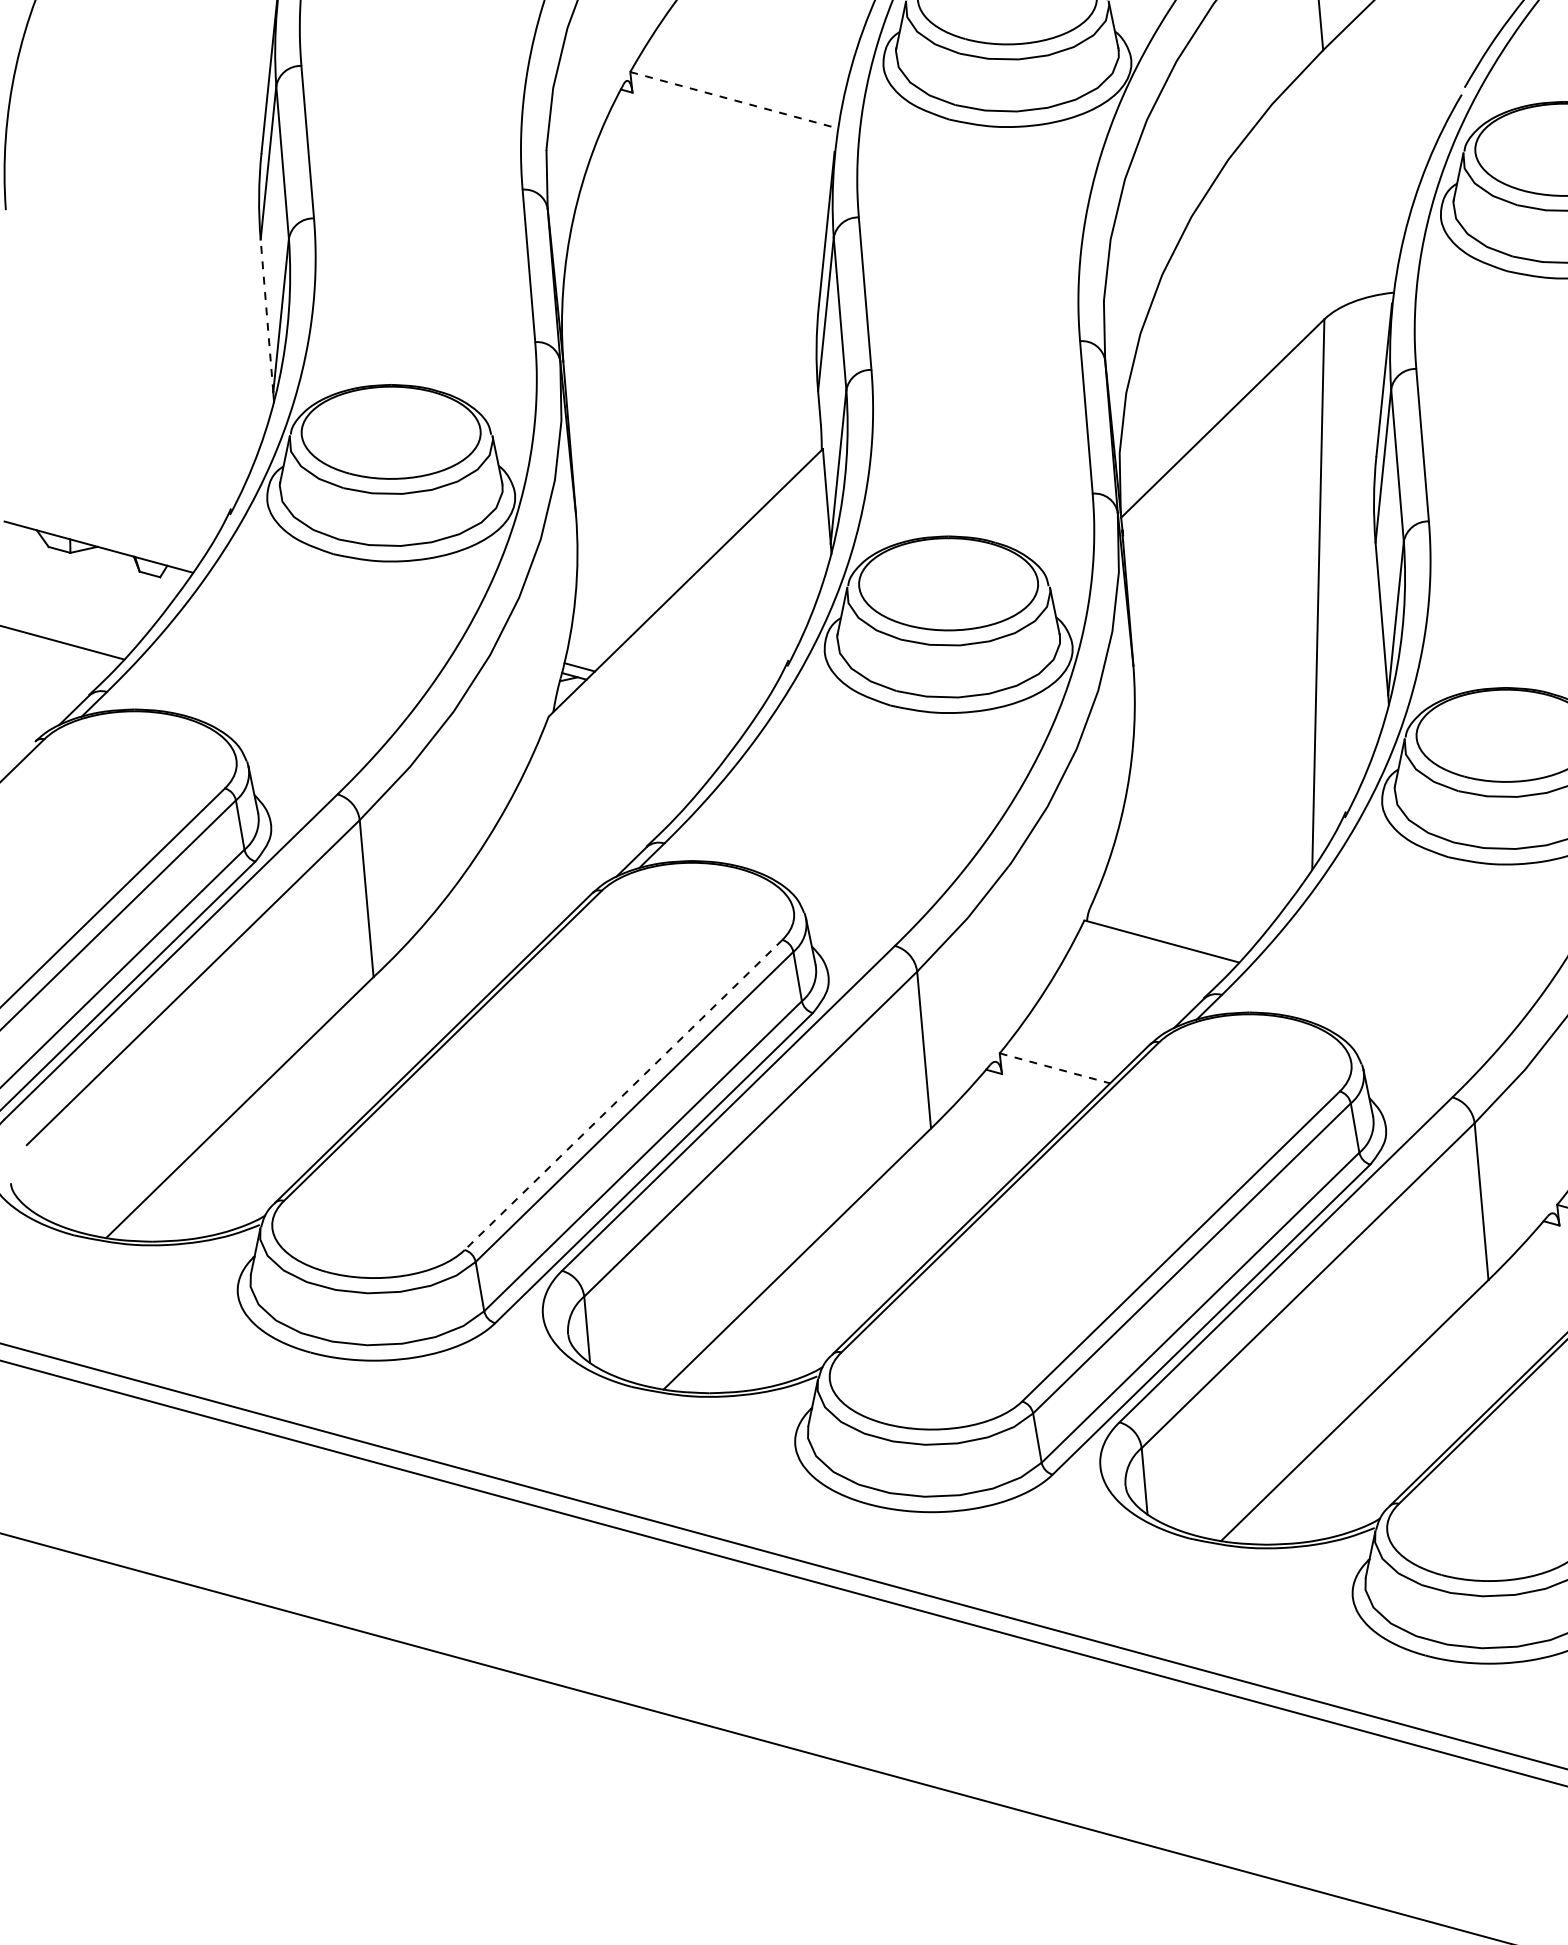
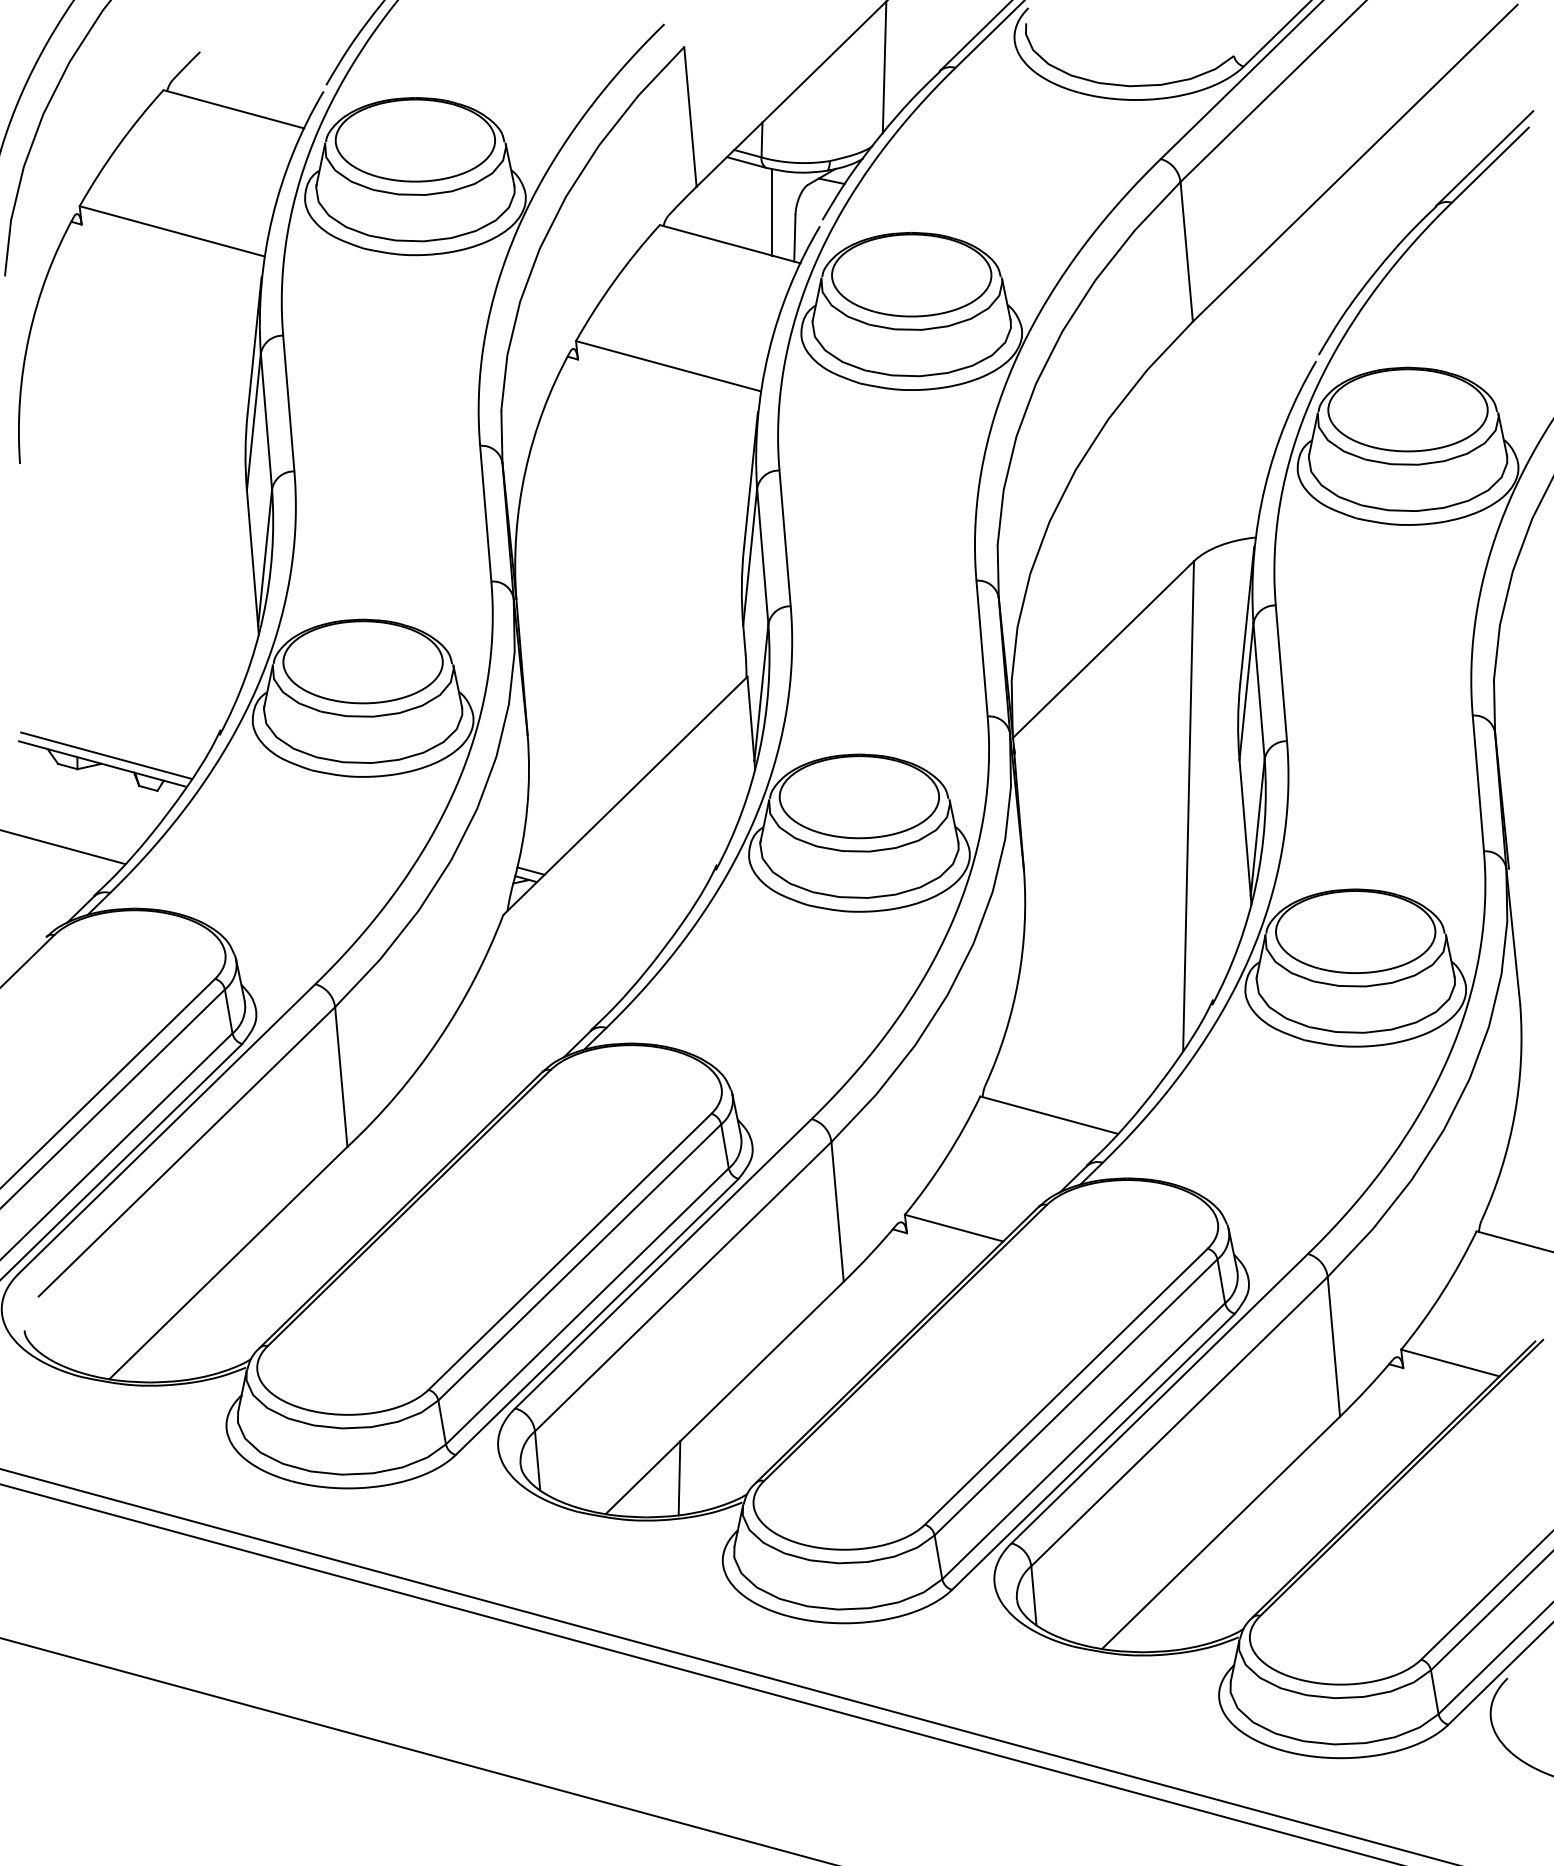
line: (734, 100) -> (668, 366), dashed -> solid
line: (266, 315) -> (252, 557), dashed -> solid
line: (102, 537) -> (106, 755), added
line: (1055, 1068) -> (954, 1228), dashed -> solid
line: (624, 1094) -> (570, 1251), dashed -> solid
line: (746, 1349) -> (679, 1478), added

